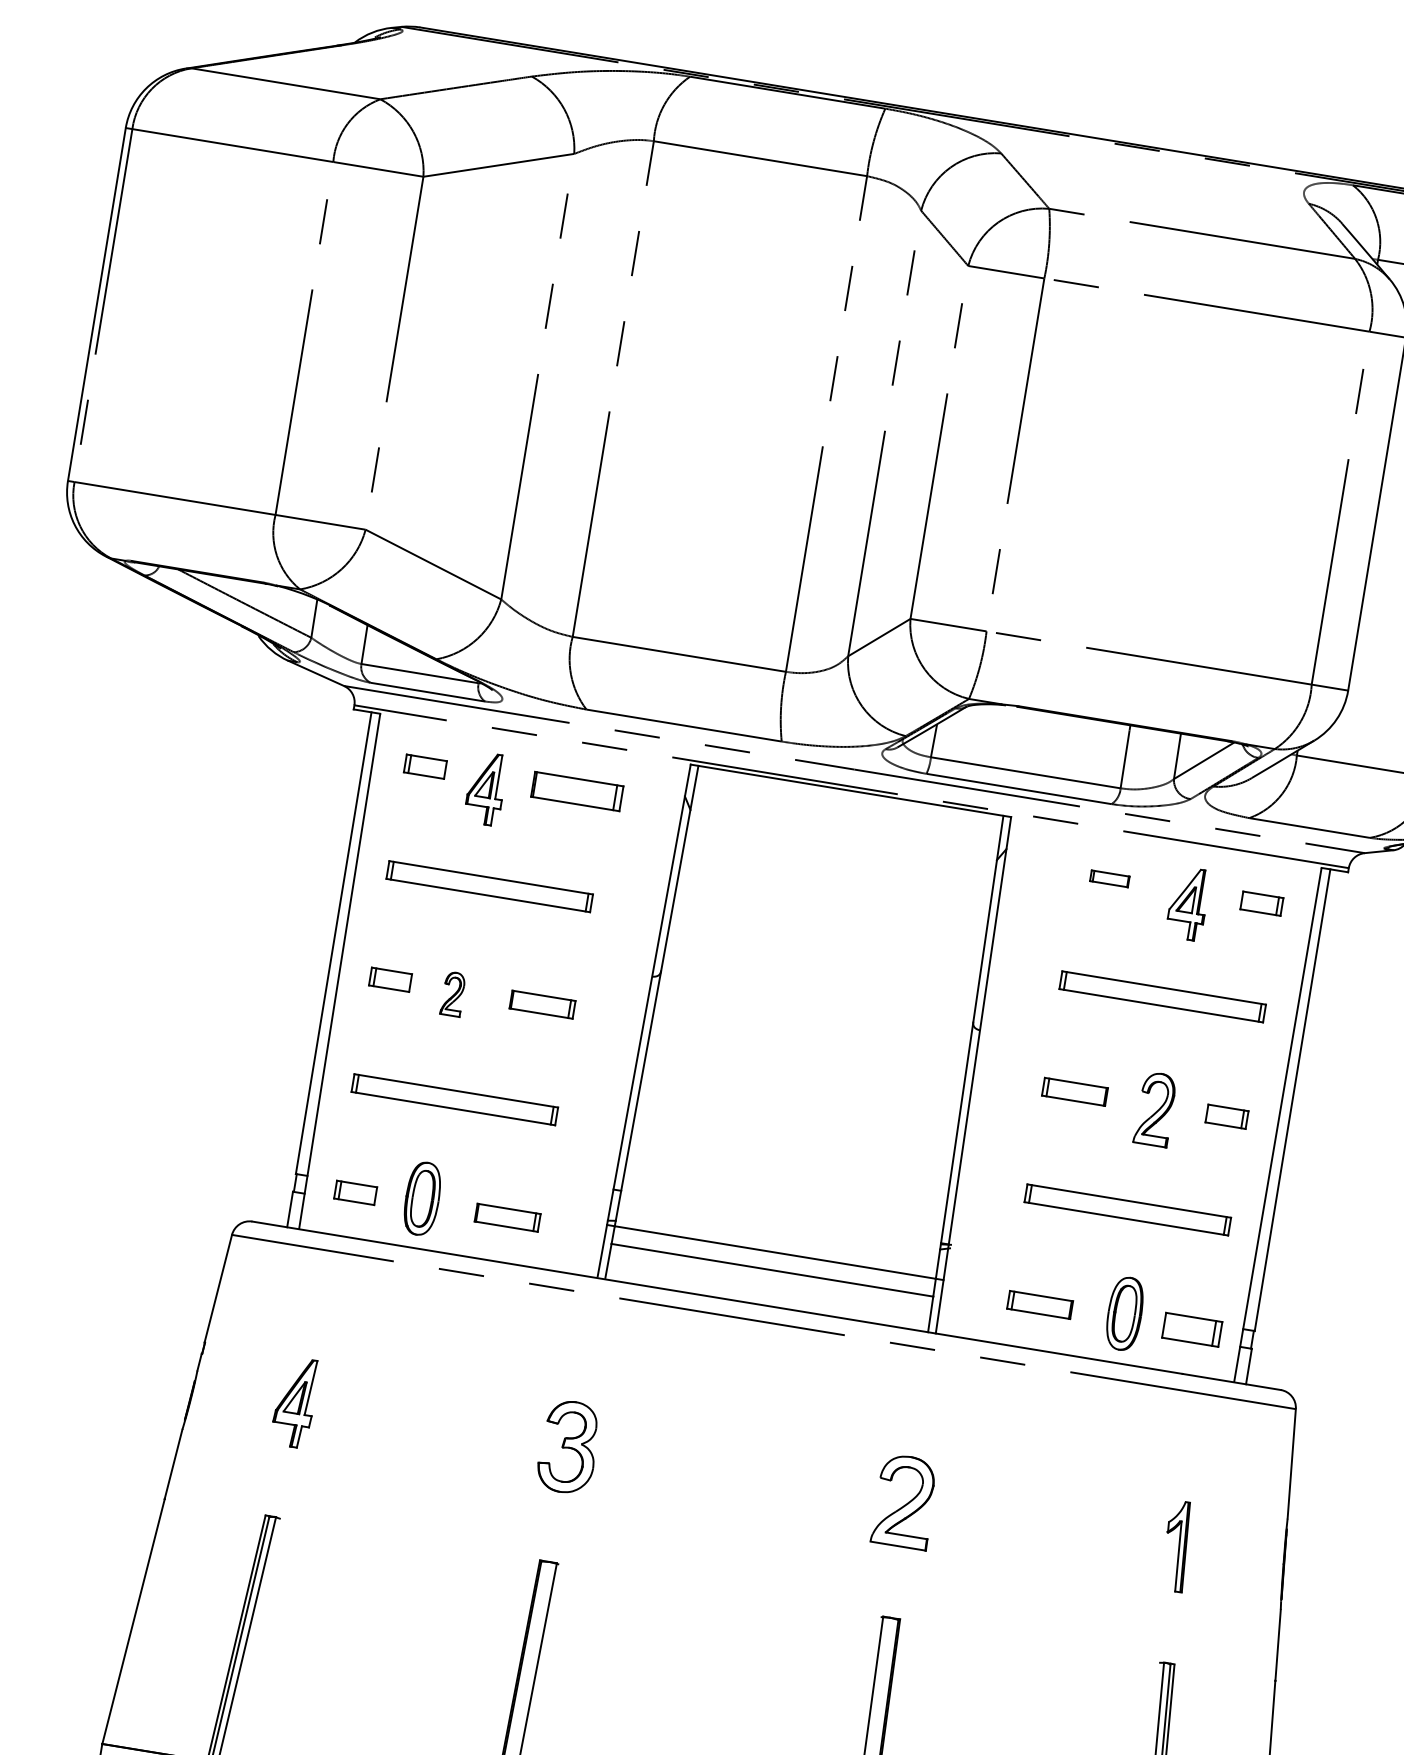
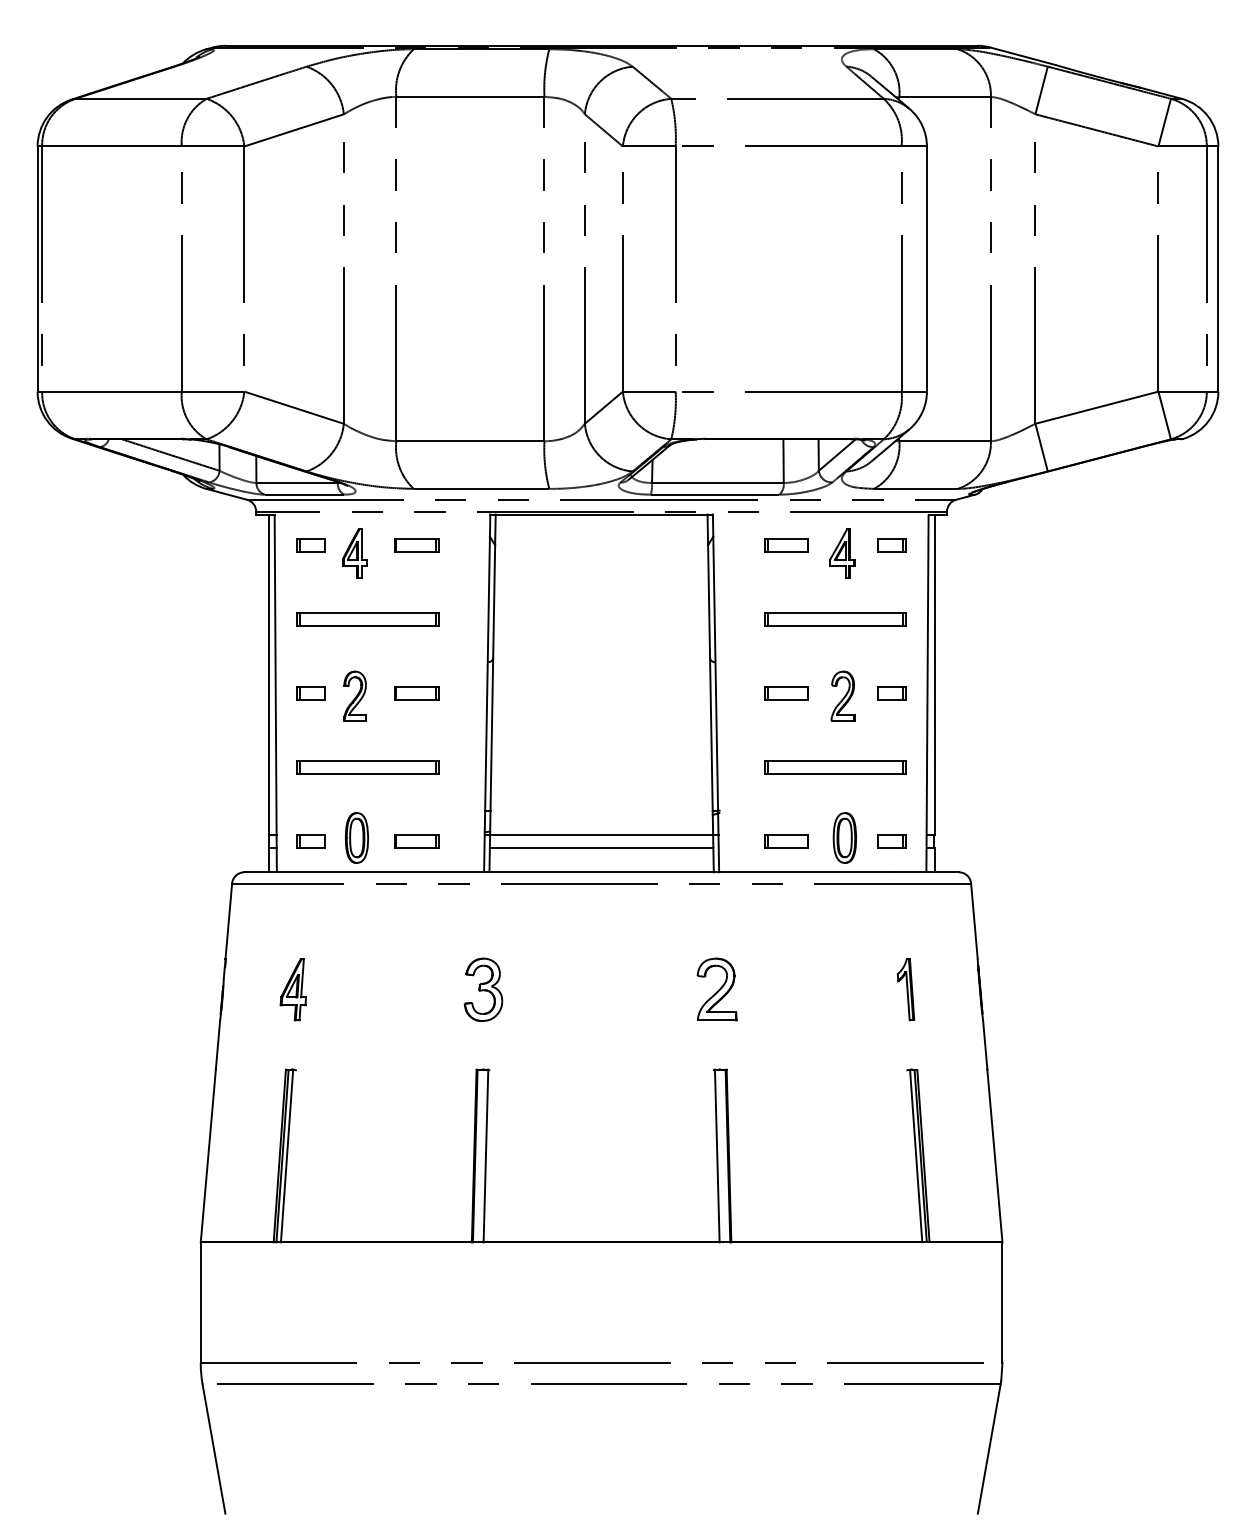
part: (577, 791) -> (416, 545), size x0.71
part: (1109, 878) -> (786, 545), size x1.67
part: (452, 993) -> (354, 695), size x1.67
part: (1191, 1329) -> (891, 841), size x0.71

